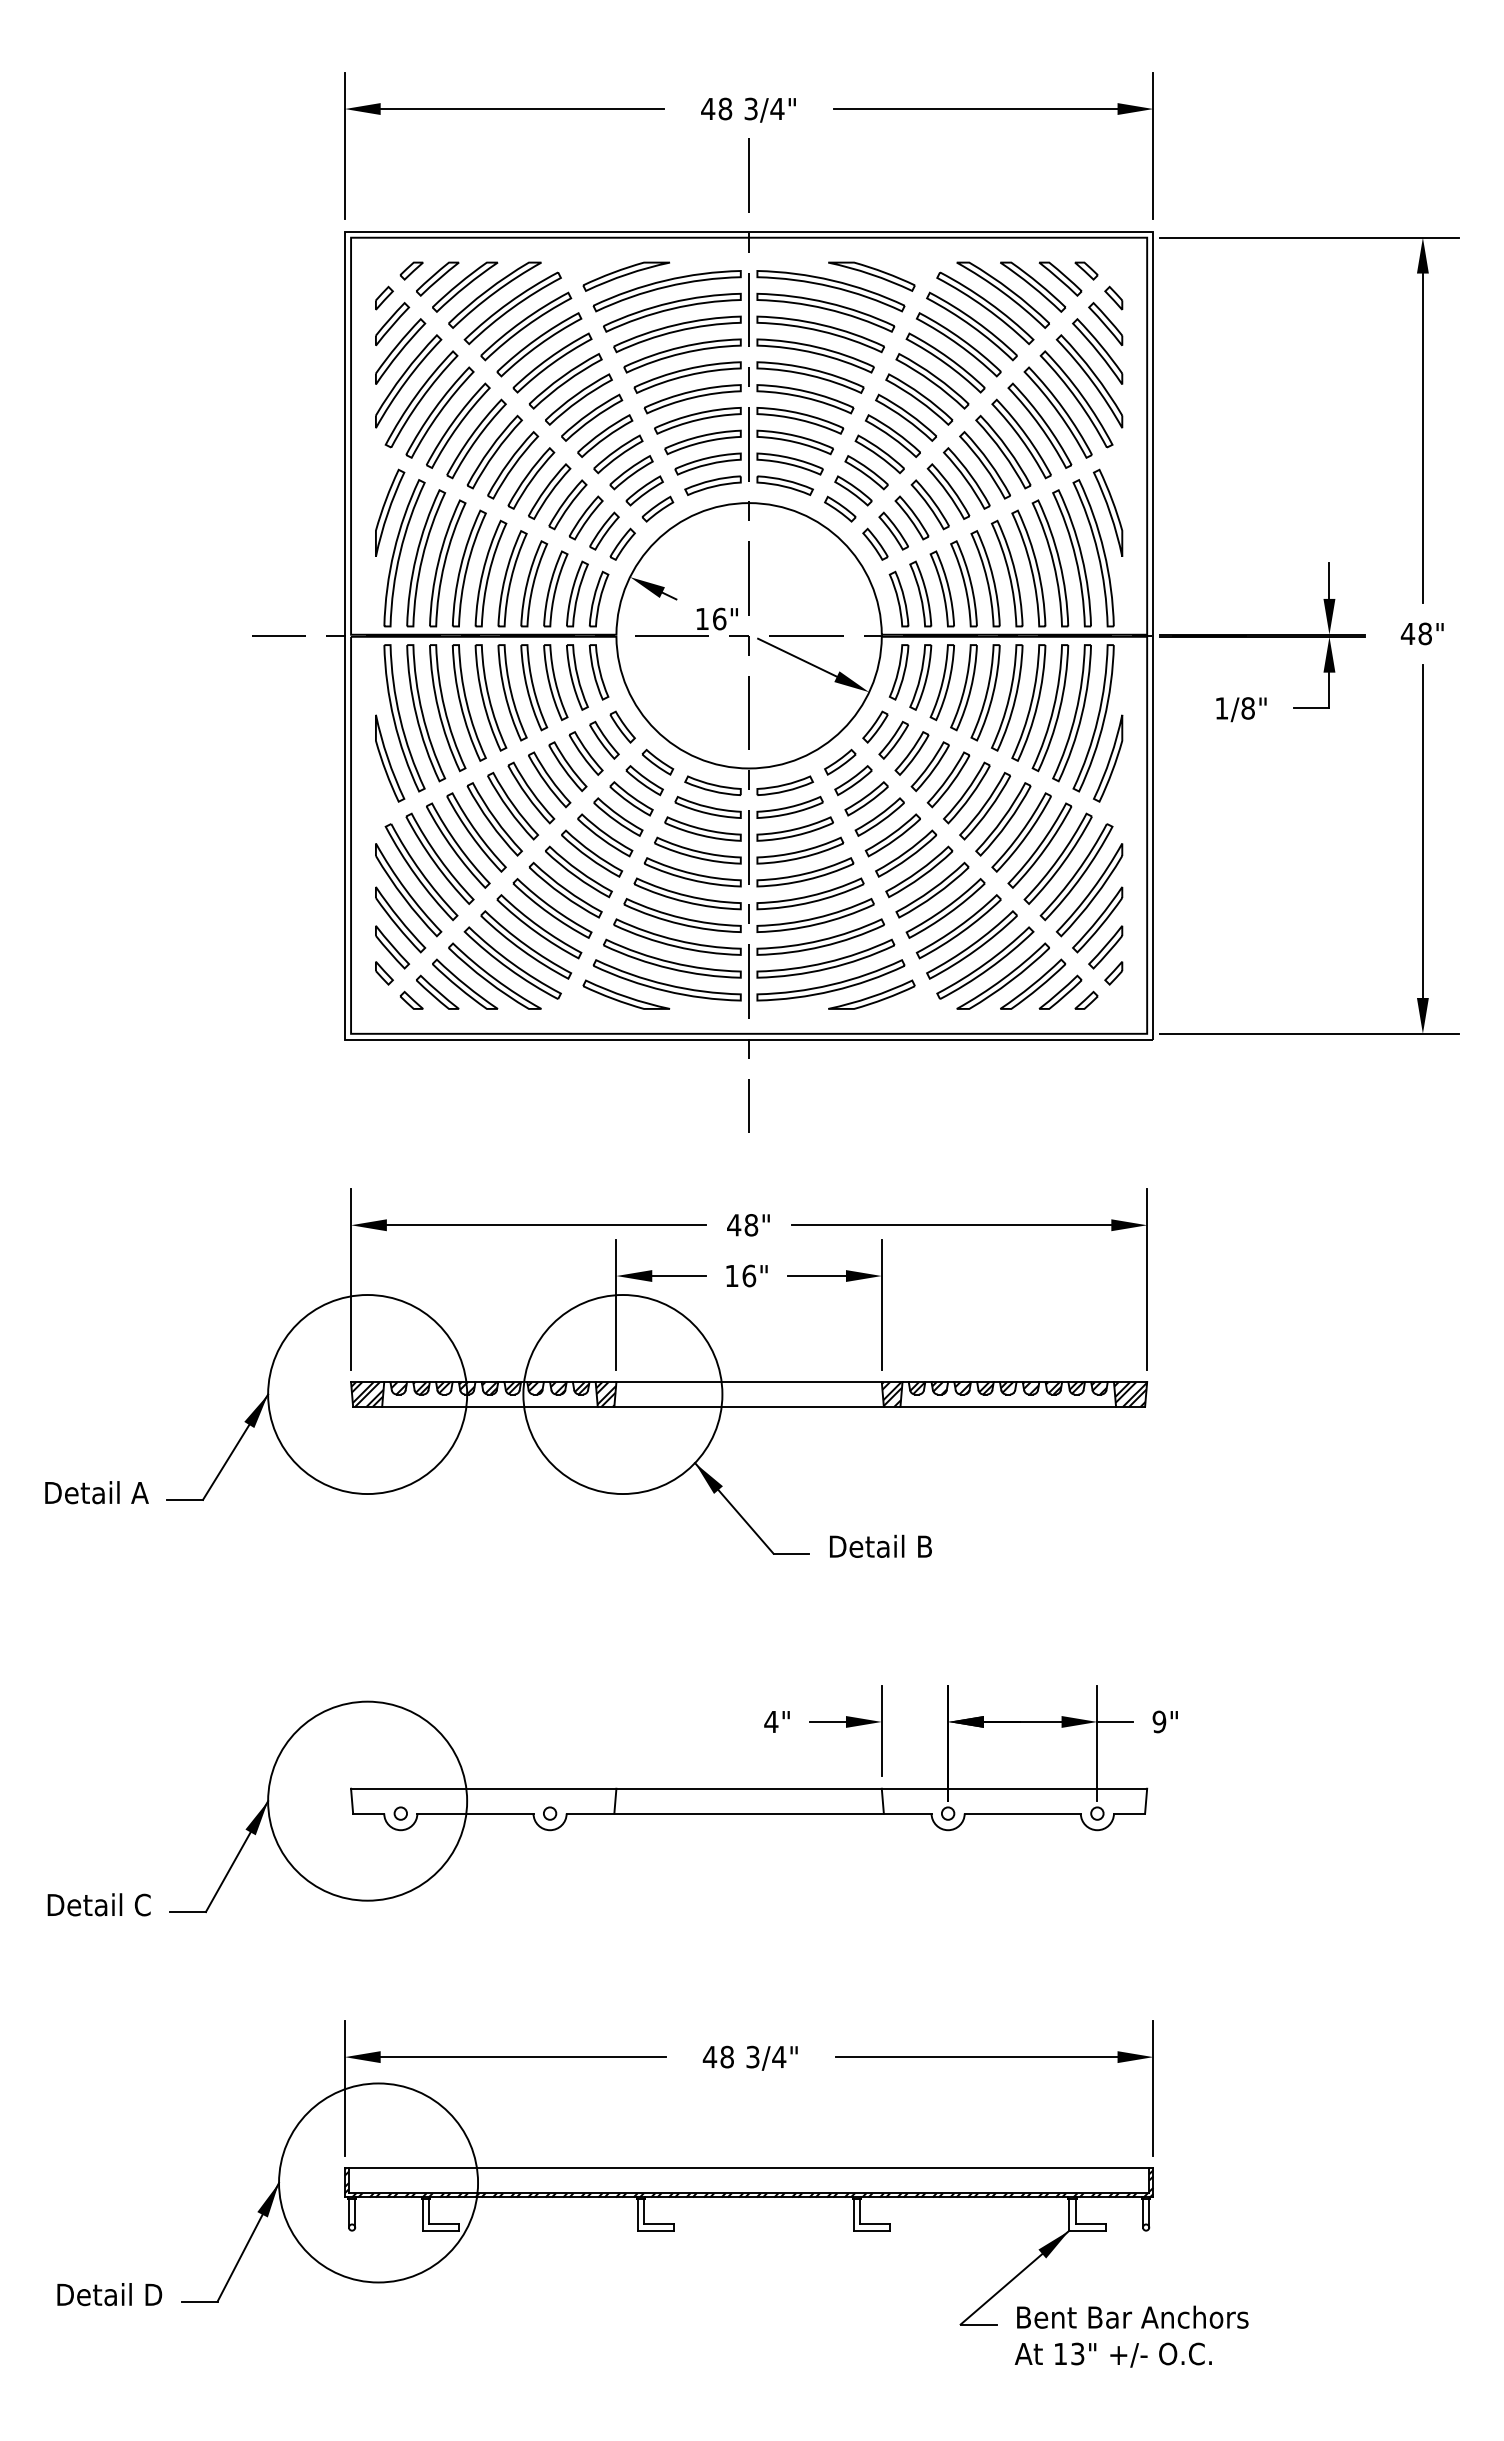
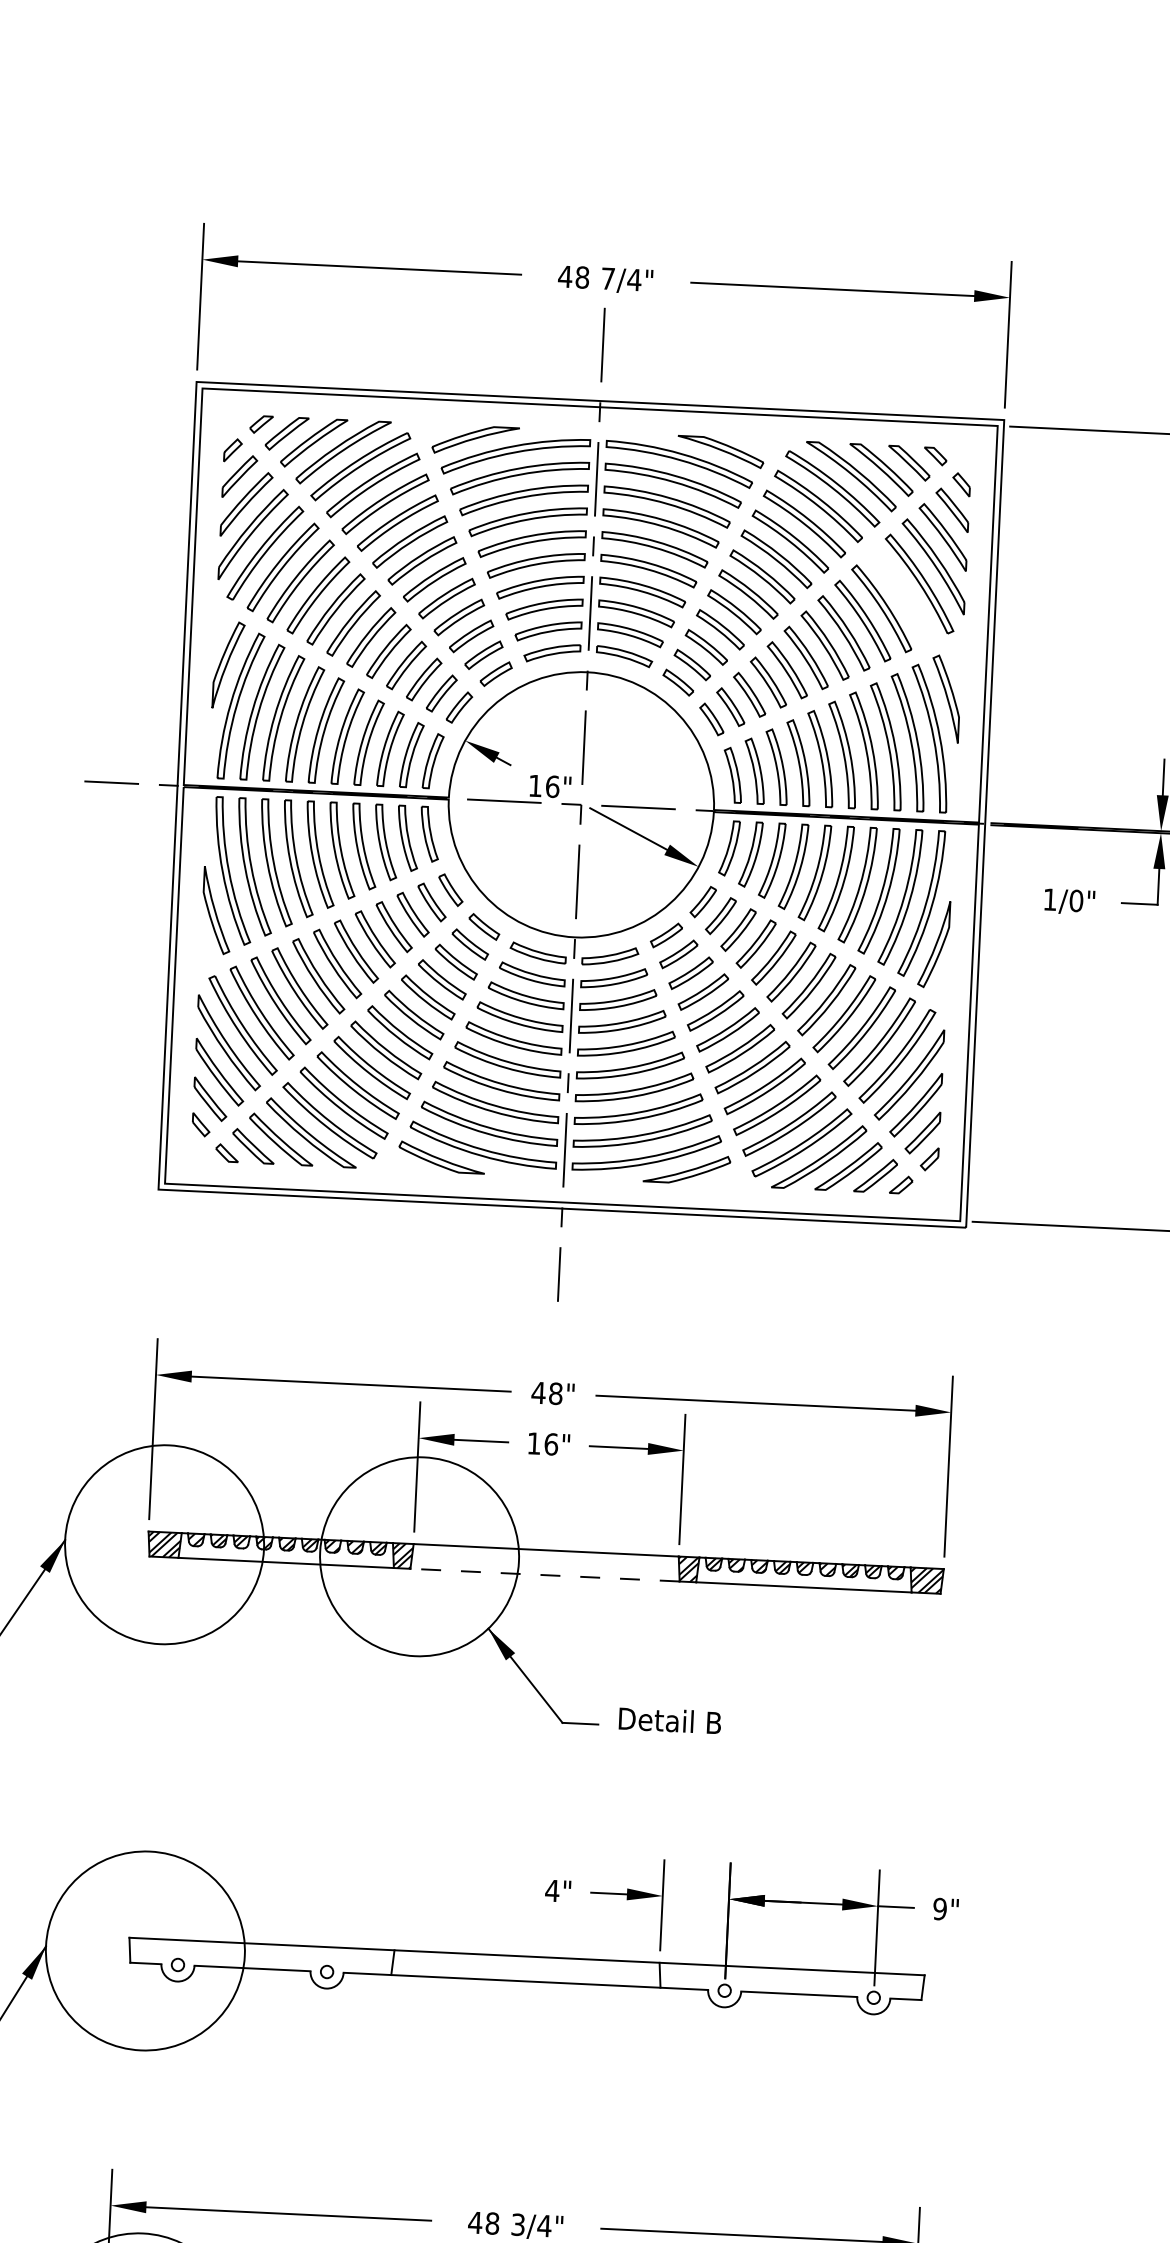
text: (750, 108) -> (607, 278), 3/4" -> 7/4"
part: (1057, 412) -> (899, 596), removed
text: (1247, 708) -> (1075, 900), 1/8" -> 1/0"
line: (749, 1406) -> (545, 1574), solid -> dashed

